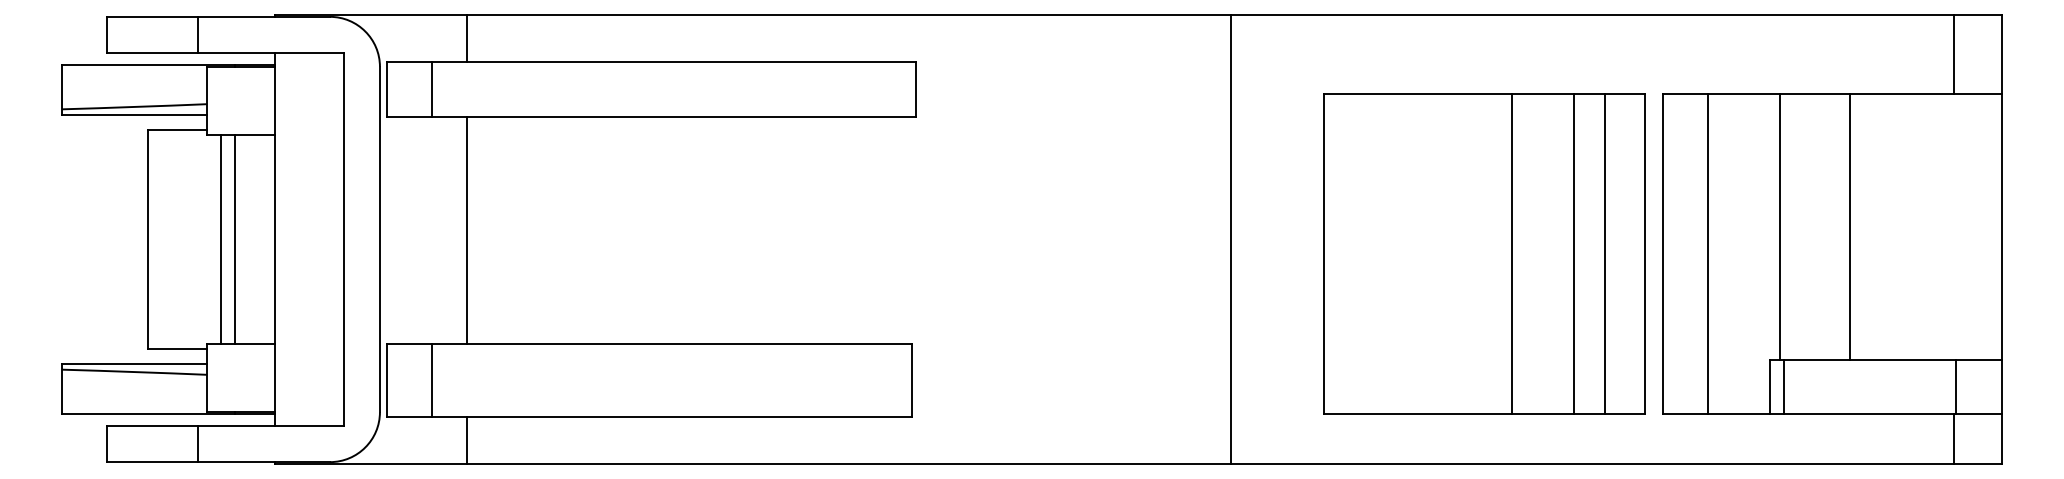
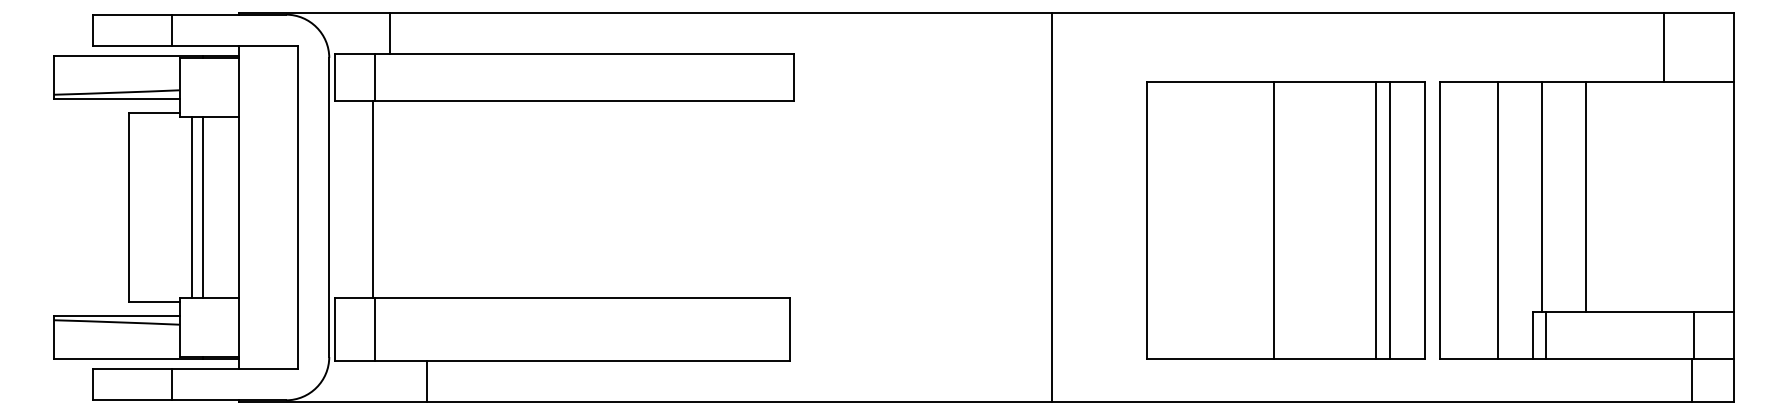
line: (466, 38) -> (389, 33), moved
line: (1953, 54) -> (1663, 47), moved
line: (1850, 226) -> (1585, 196), moved
line: (466, 230) -> (373, 199), moved
line: (1231, 239) -> (1052, 207), moved
line: (1512, 254) -> (1274, 220), moved
line: (1573, 254) -> (1375, 220), moved
line: (1708, 254) -> (1498, 220), moved
line: (466, 440) -> (426, 381), moved

